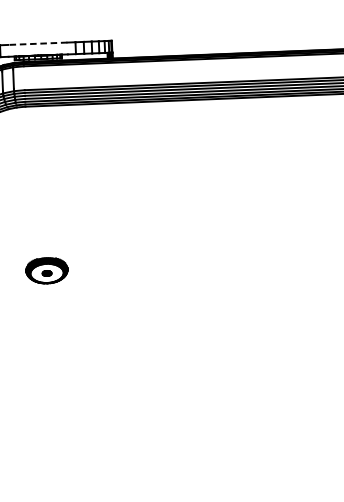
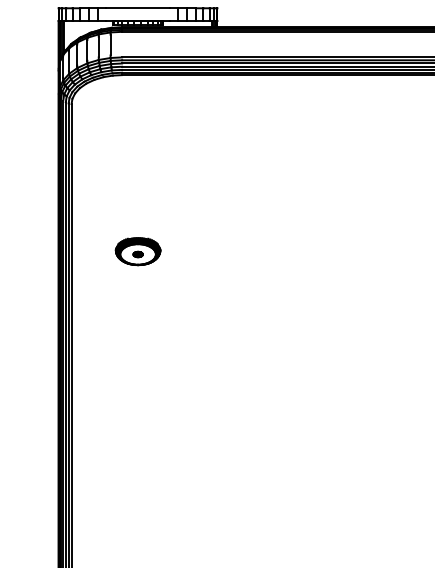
line: (38, 43) -> (138, 8), dashed -> solid

